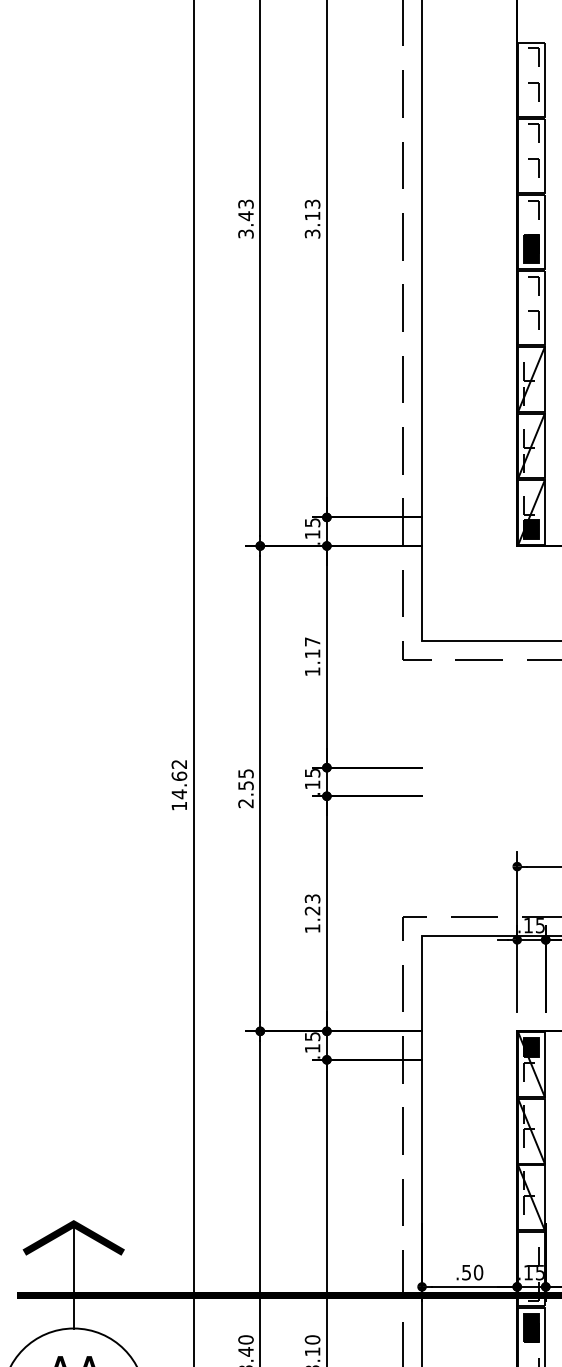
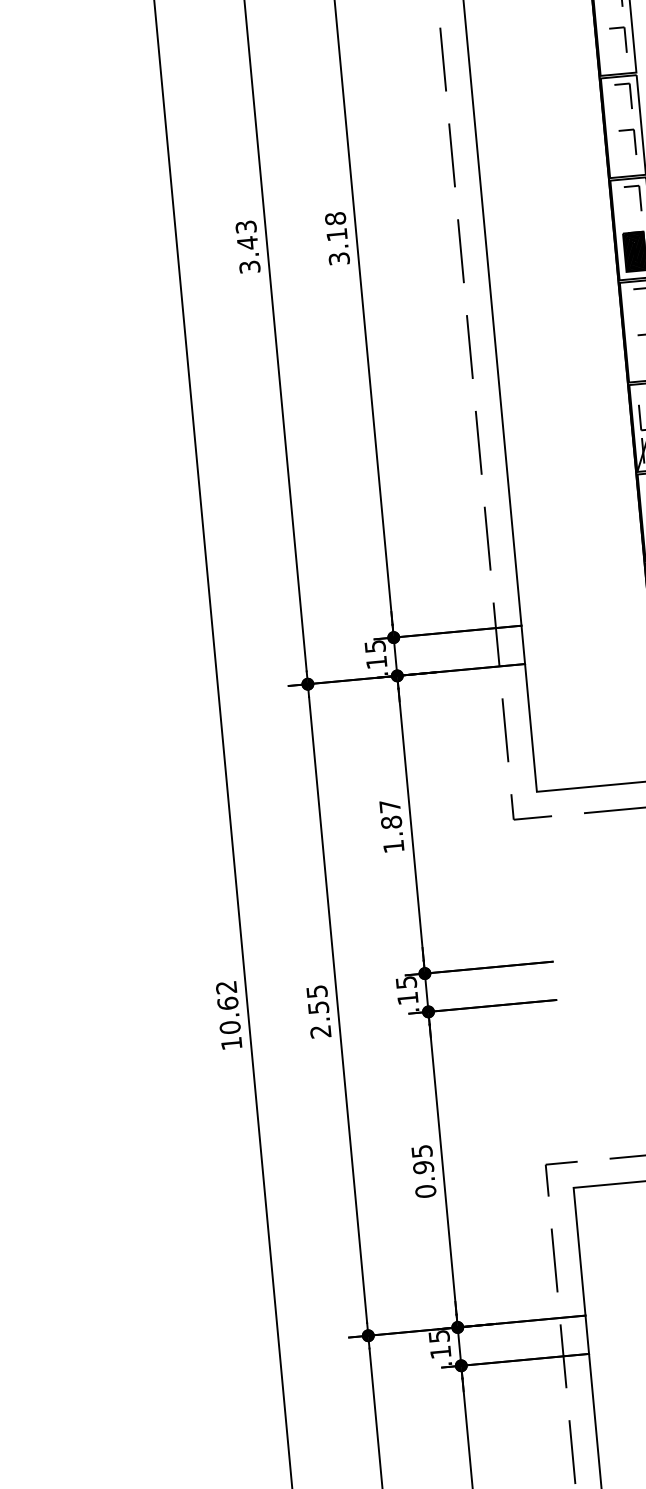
text: (312, 203) -> (335, 217), 3.13 -> 3.18
text: (312, 653) -> (391, 822), 1.17 -> 1.87
text: (179, 794) -> (230, 1027), 14.62 -> 10.62
text: (312, 913) -> (423, 1171), 1.23 -> 0.95

